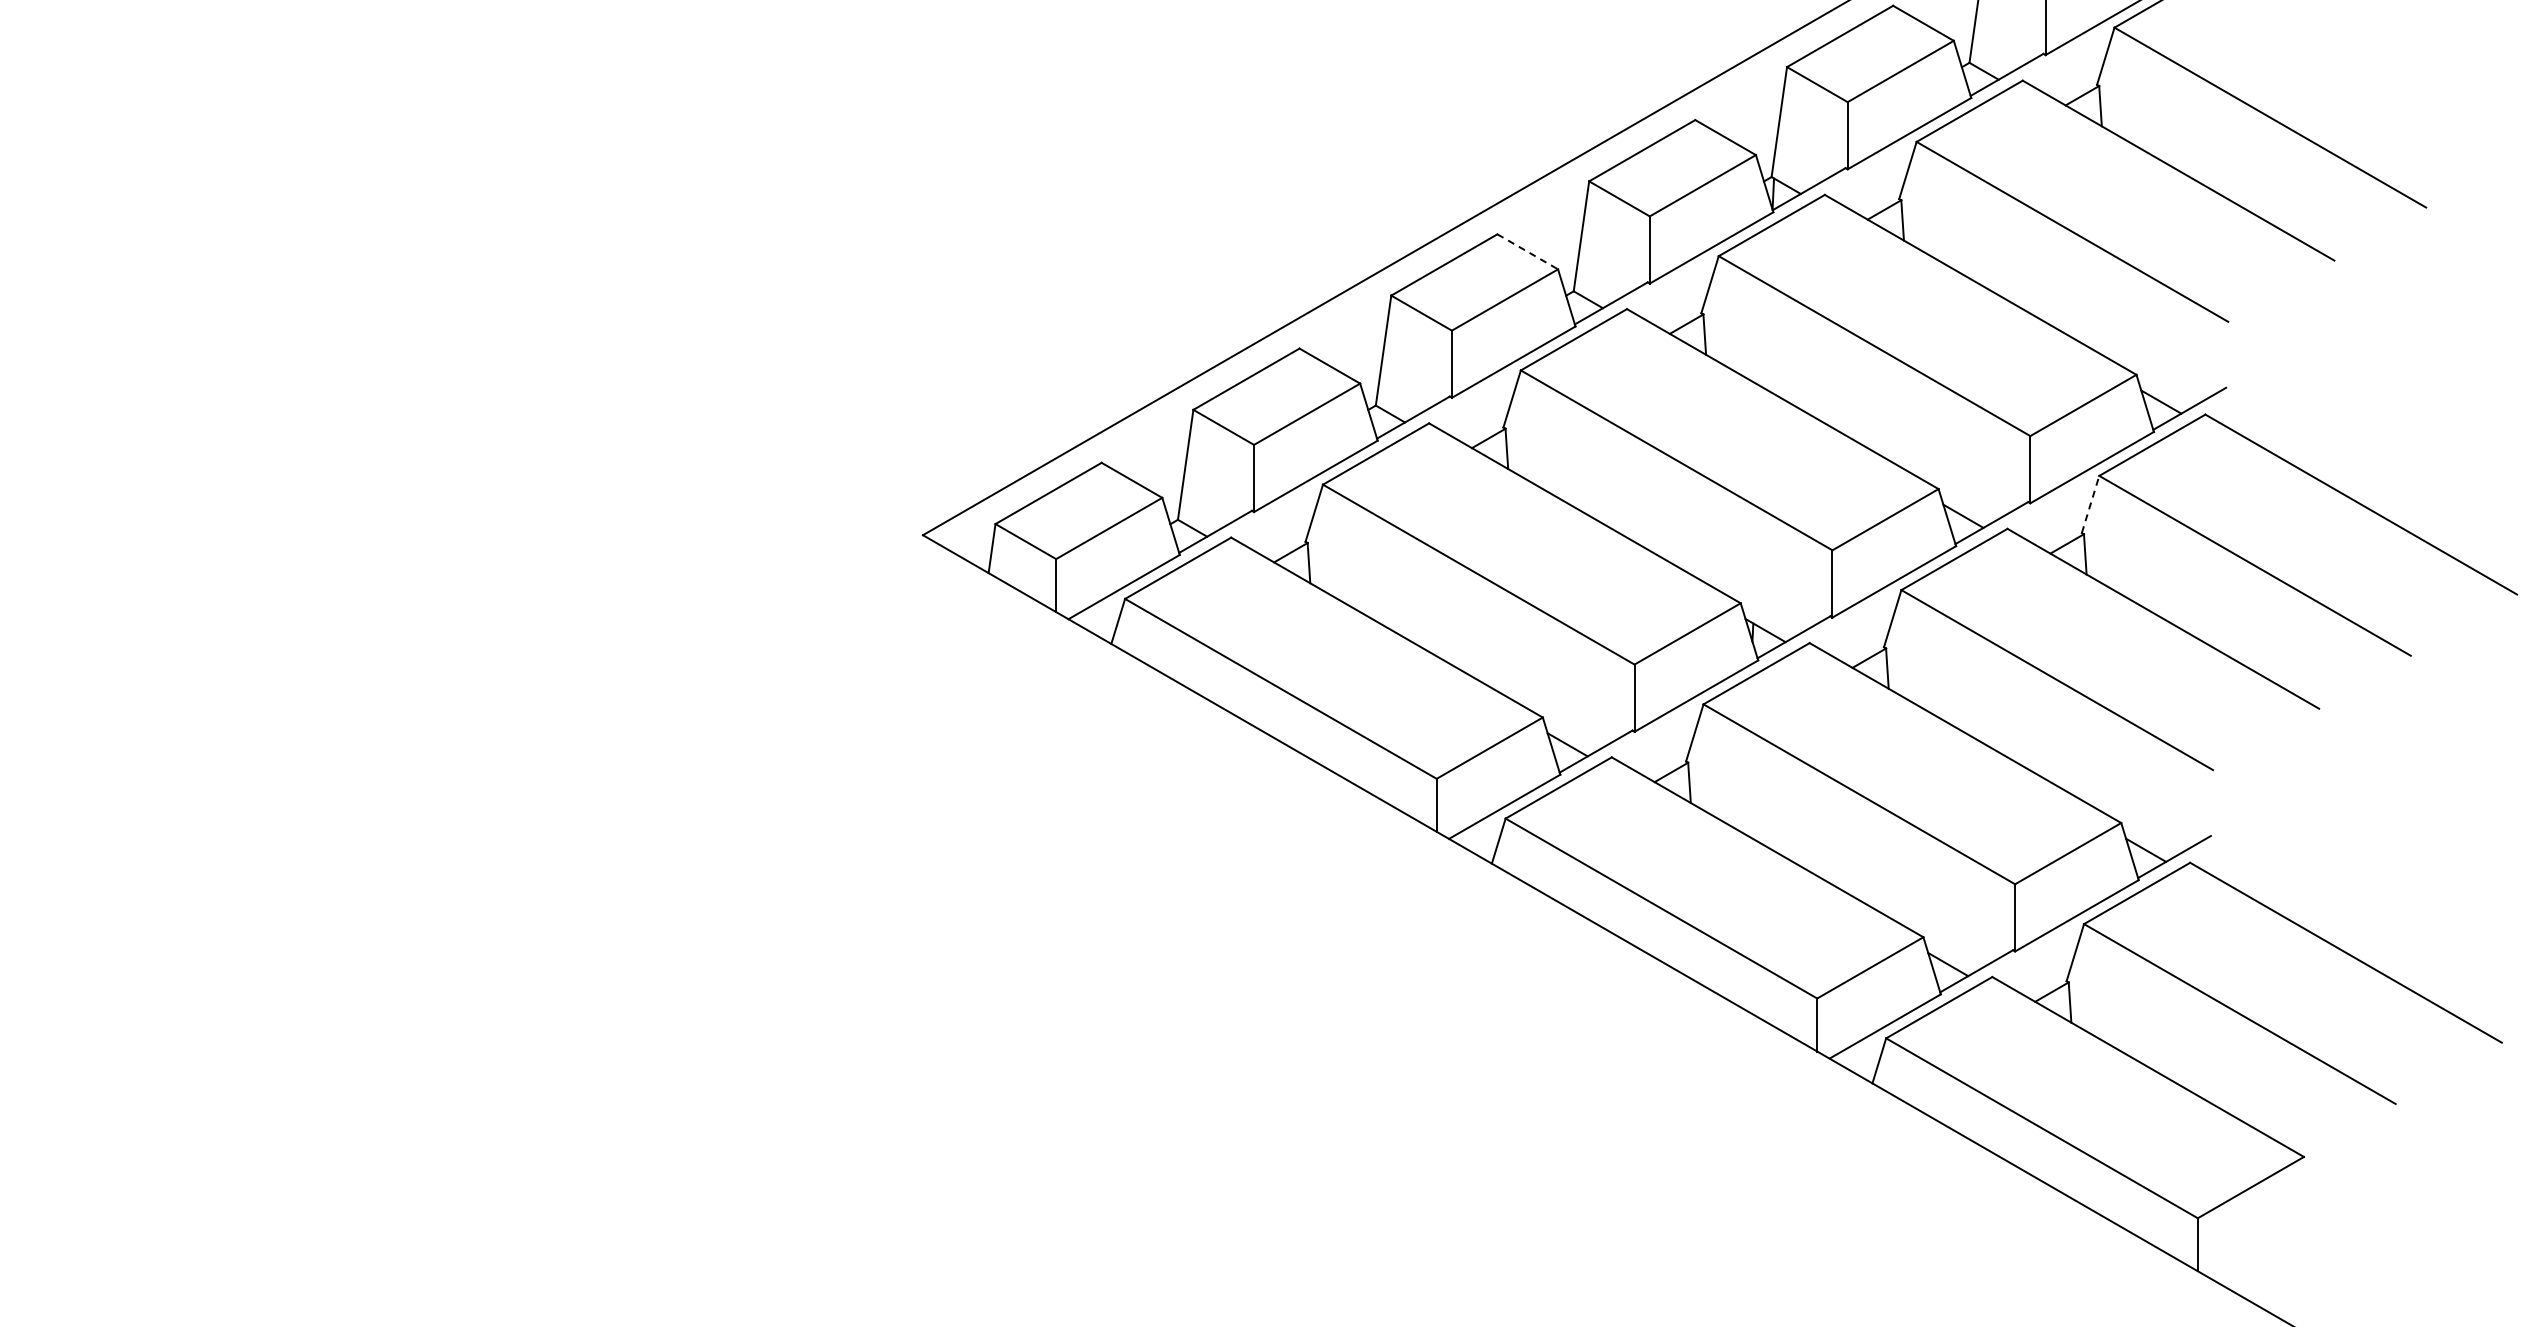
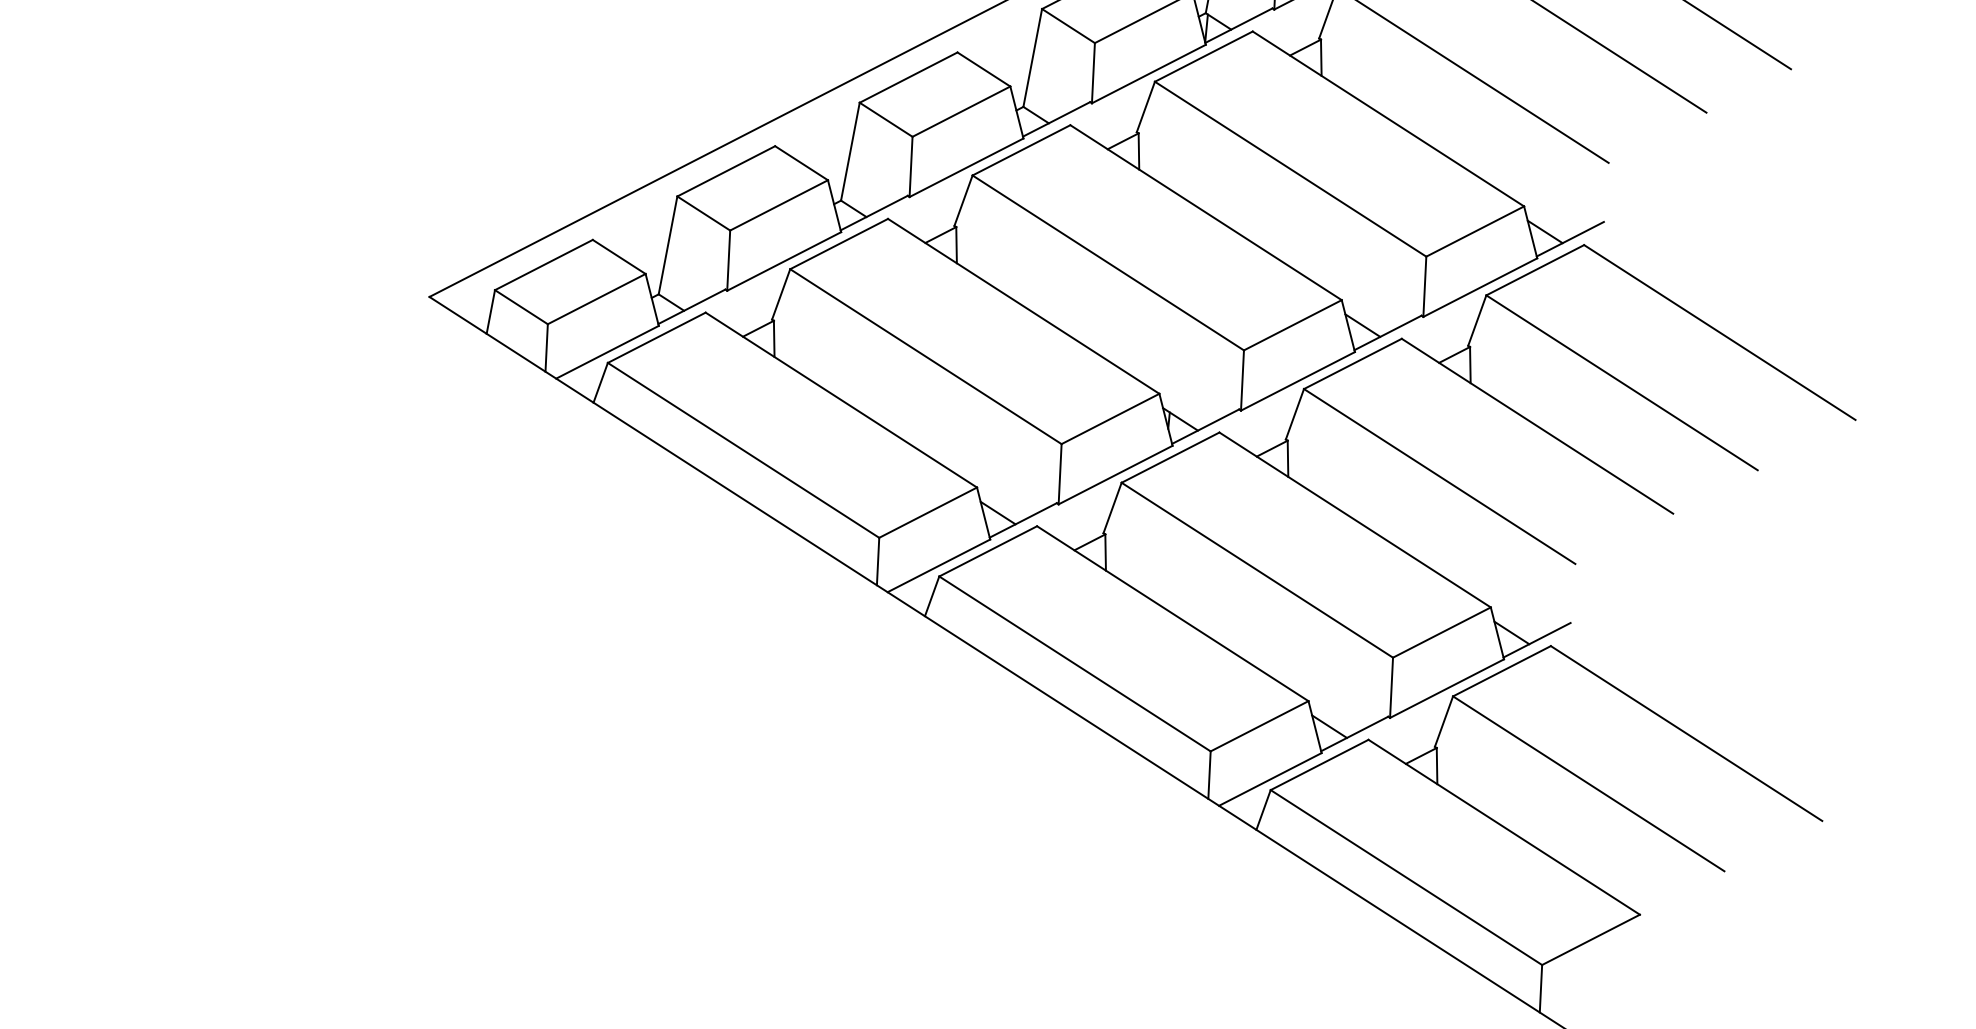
line: (1528, 252) -> (984, 70), dashed -> solid
line: (2090, 504) -> (1477, 320), dashed -> solid

